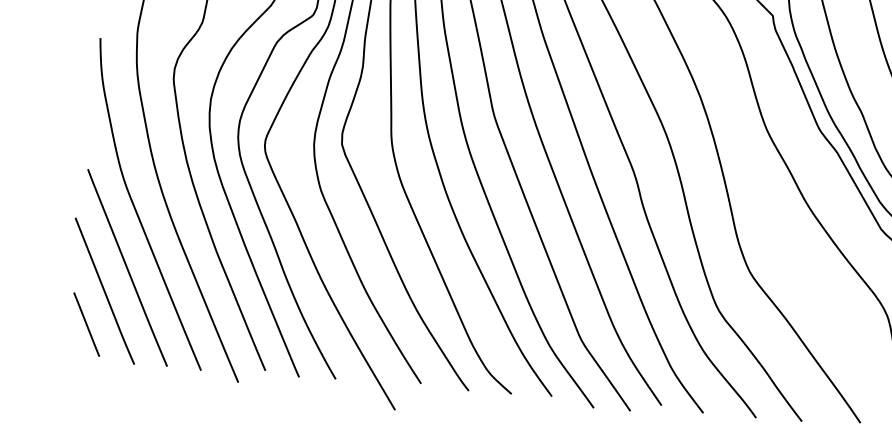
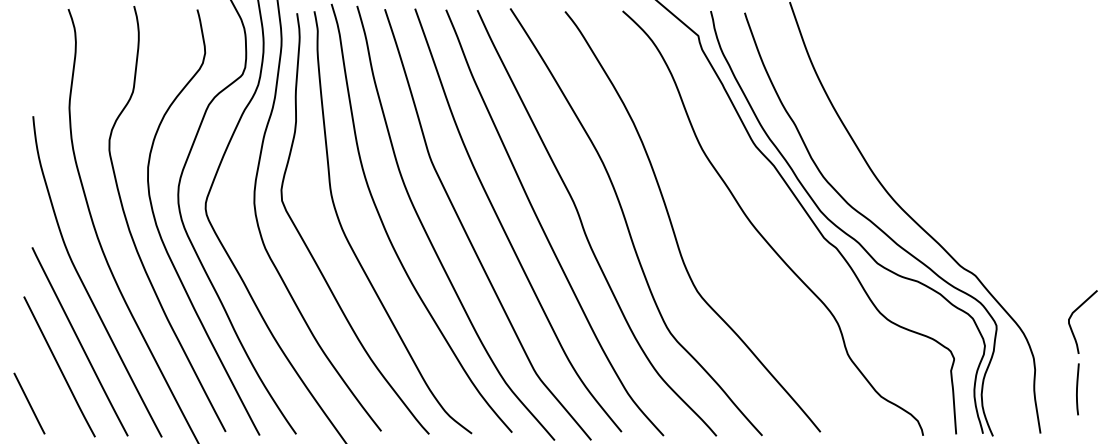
line: (86, 324) -> (29, 403), moved

